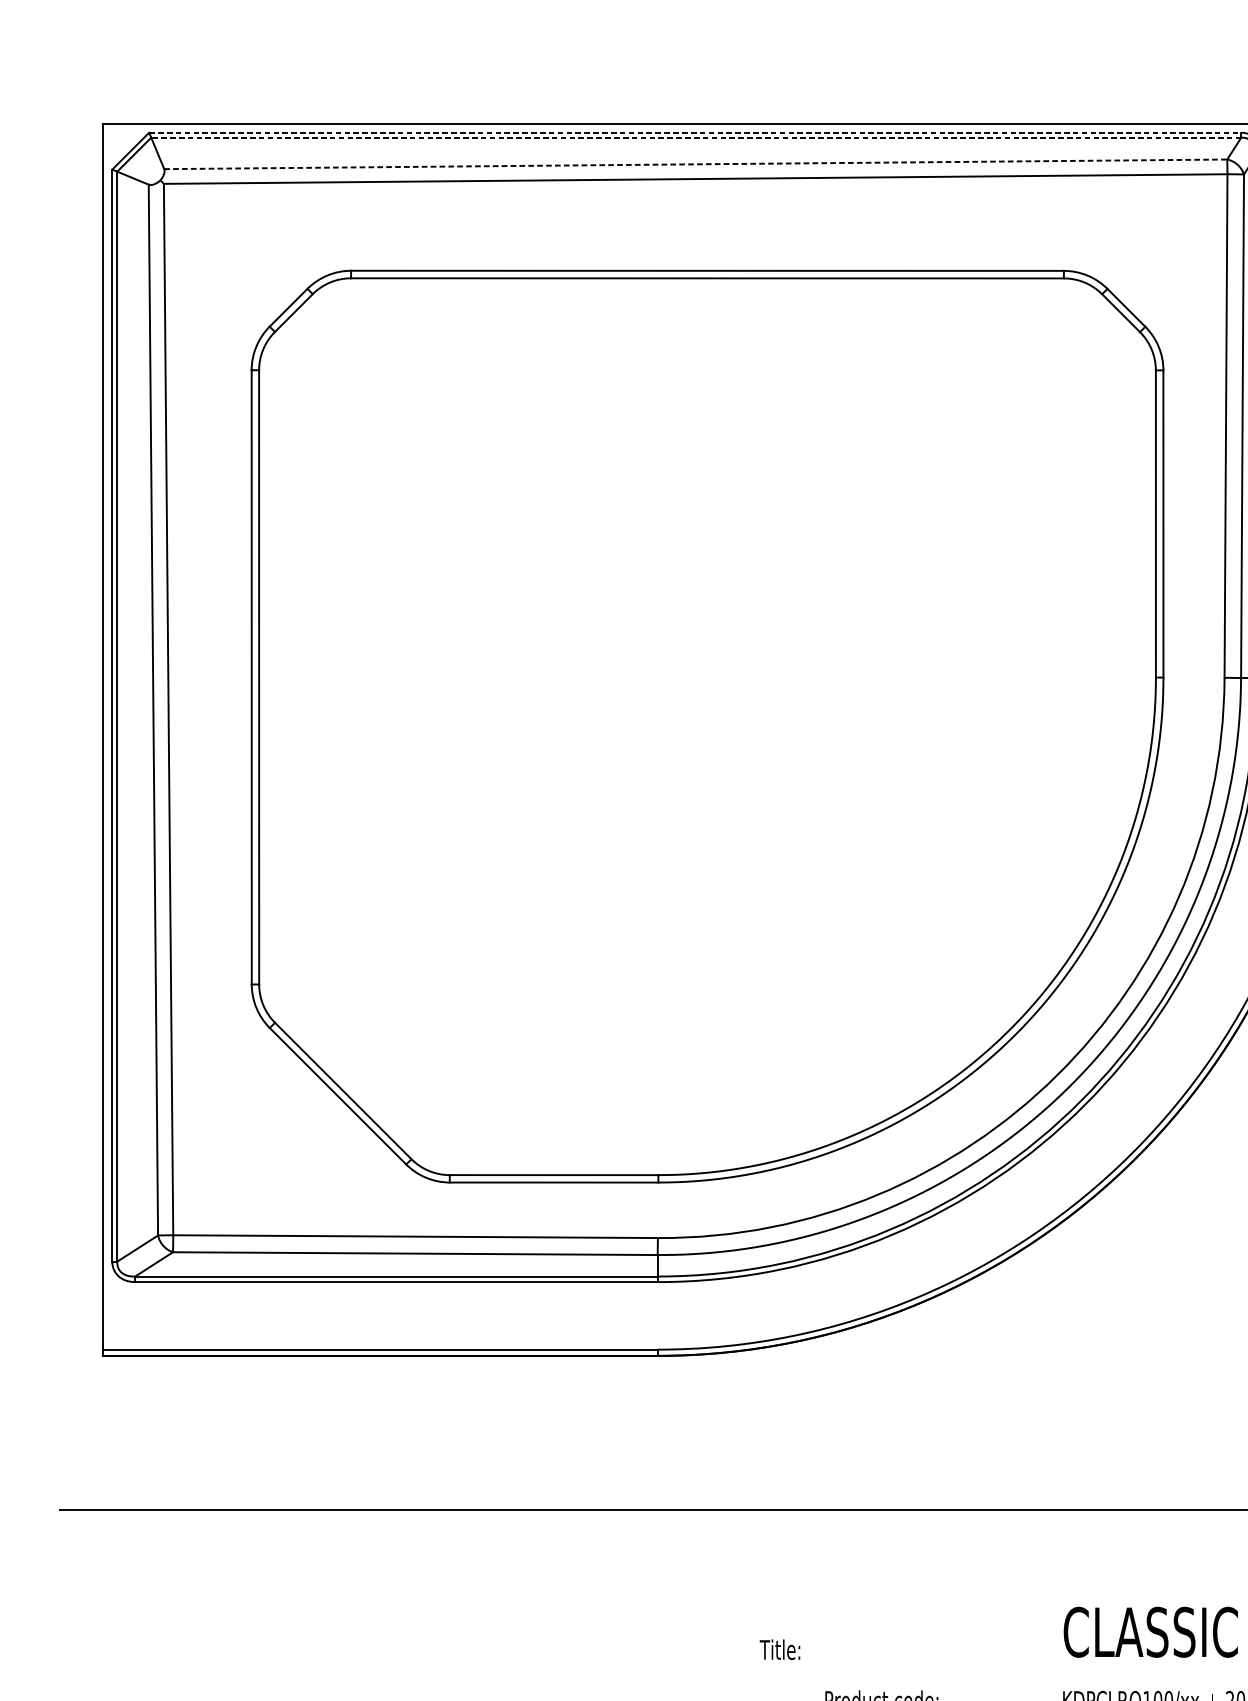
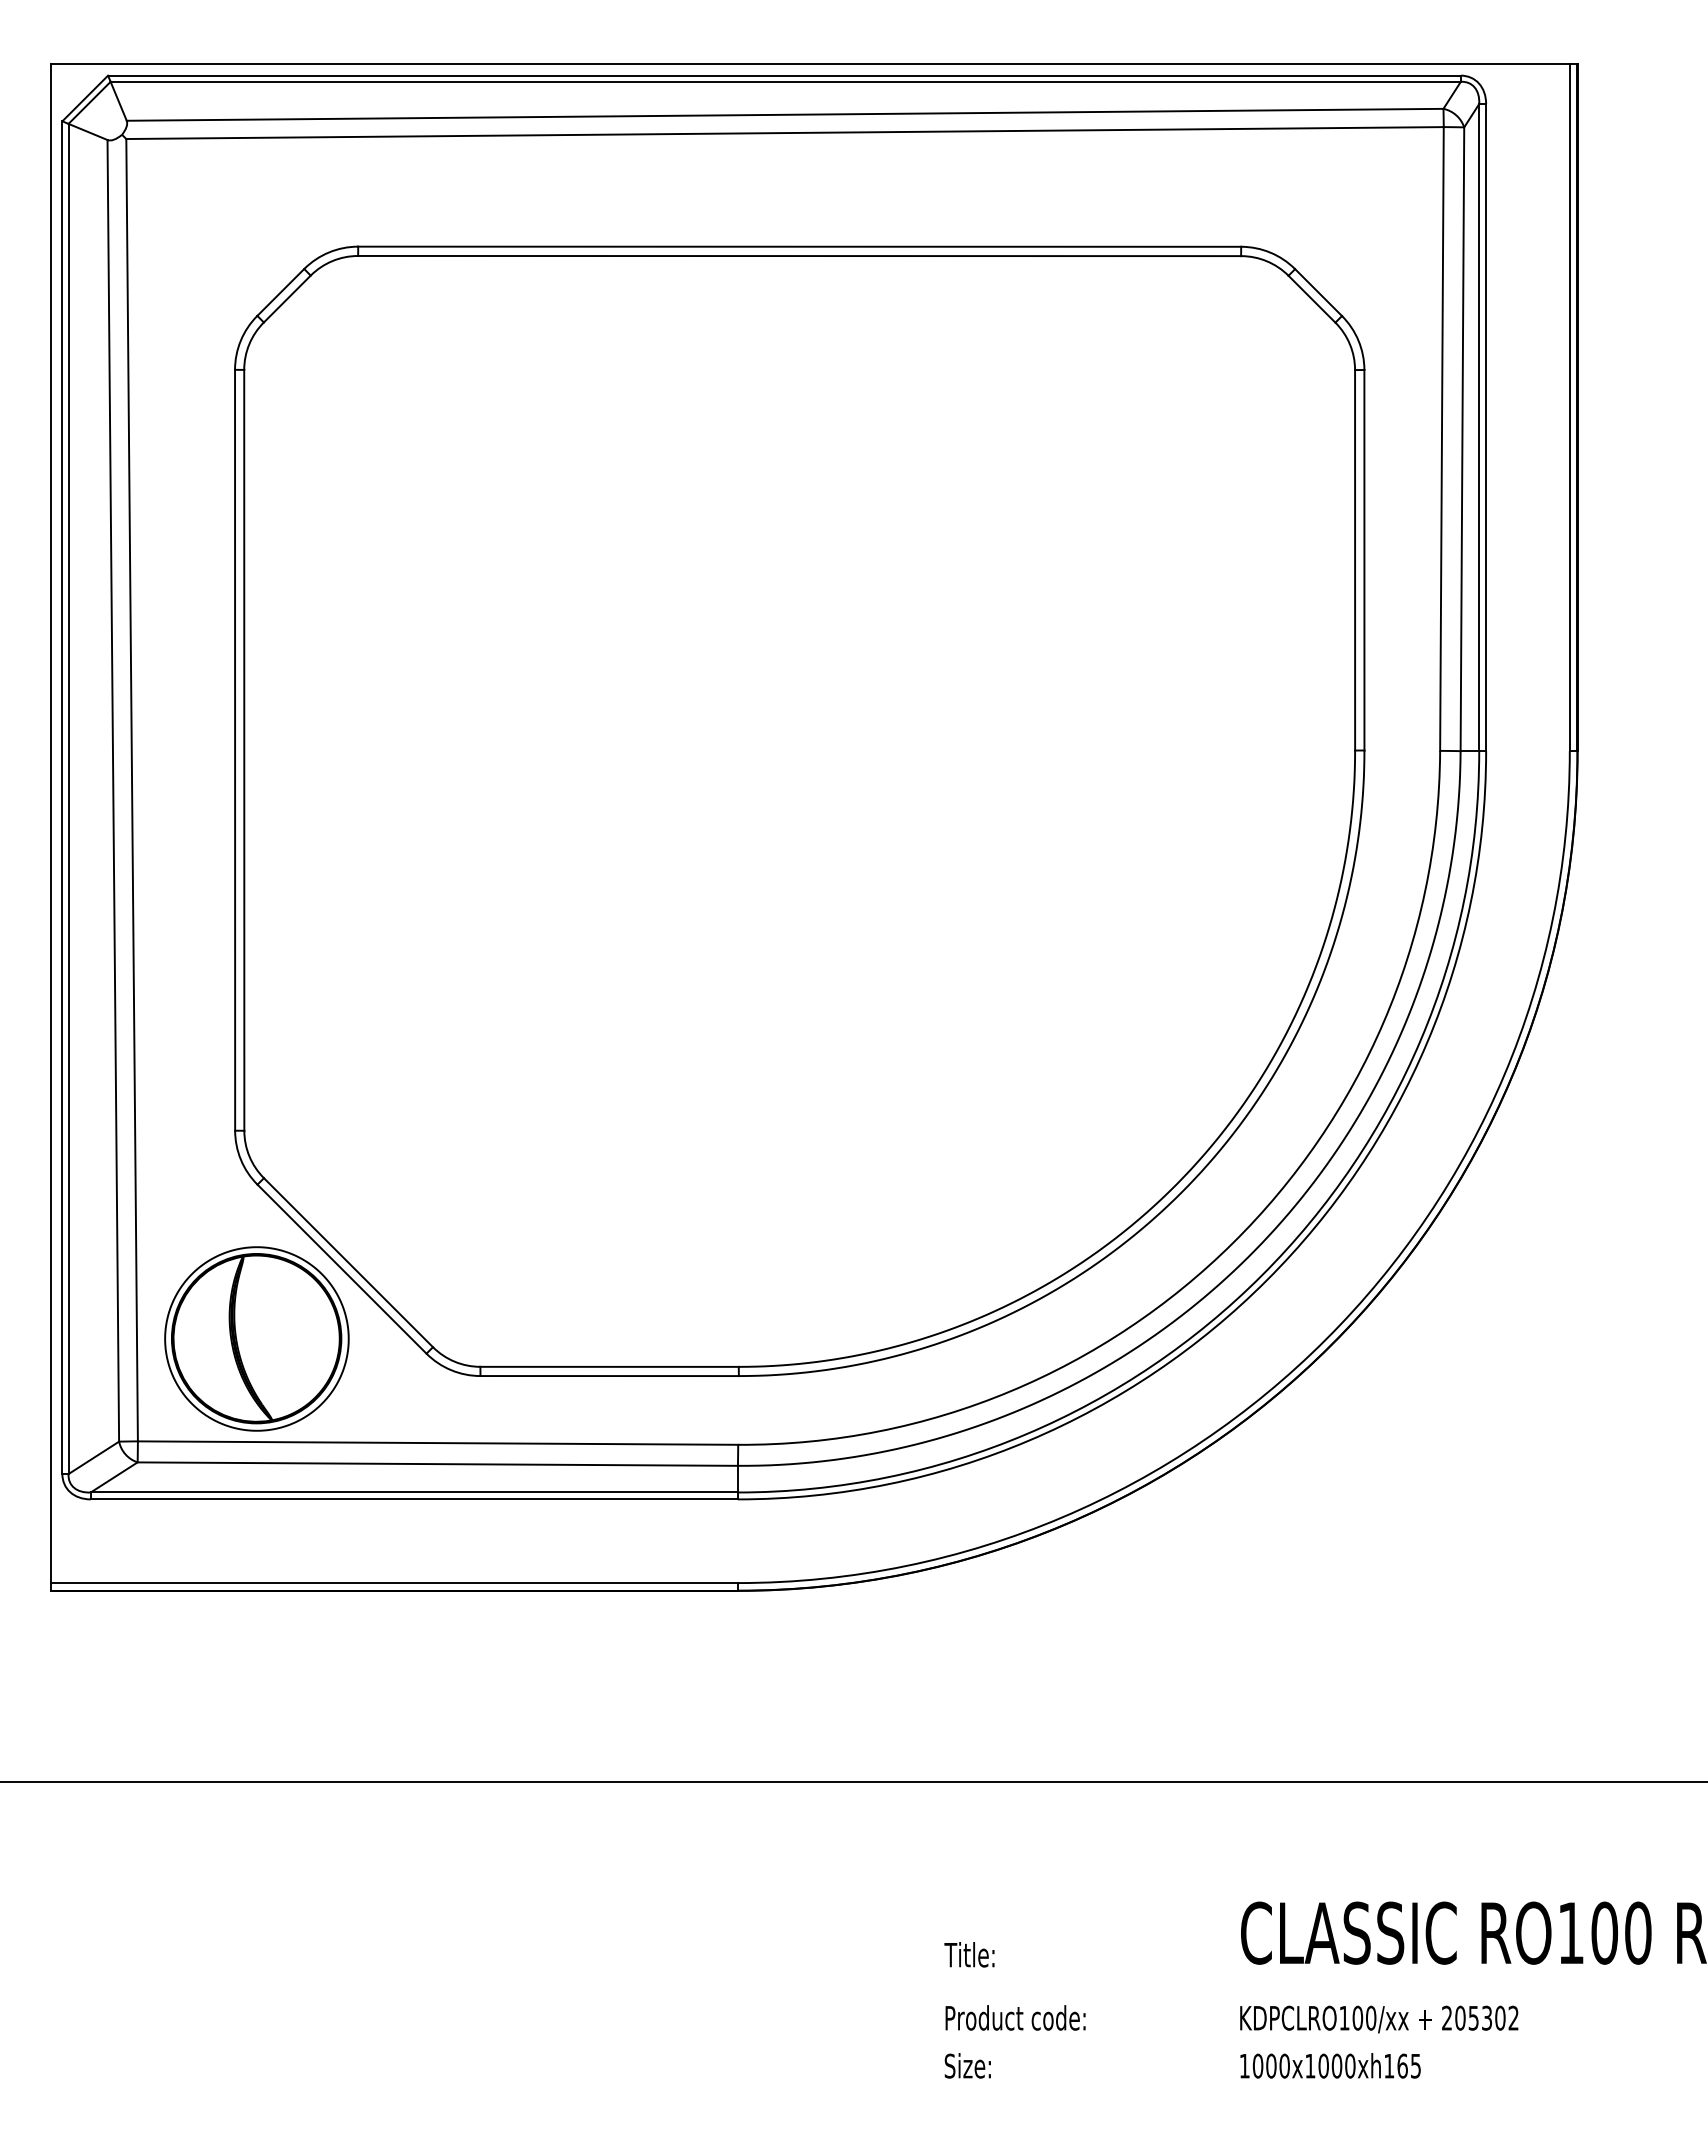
line: (695, 132) -> (784, 75), dashed -> solid
line: (696, 137) -> (785, 81), dashed -> solid
line: (696, 164) -> (785, 114), dashed -> solid
part: (269, 1152) -> (256, 1338), added
text: (780, 1649) -> (969, 1954), moved

